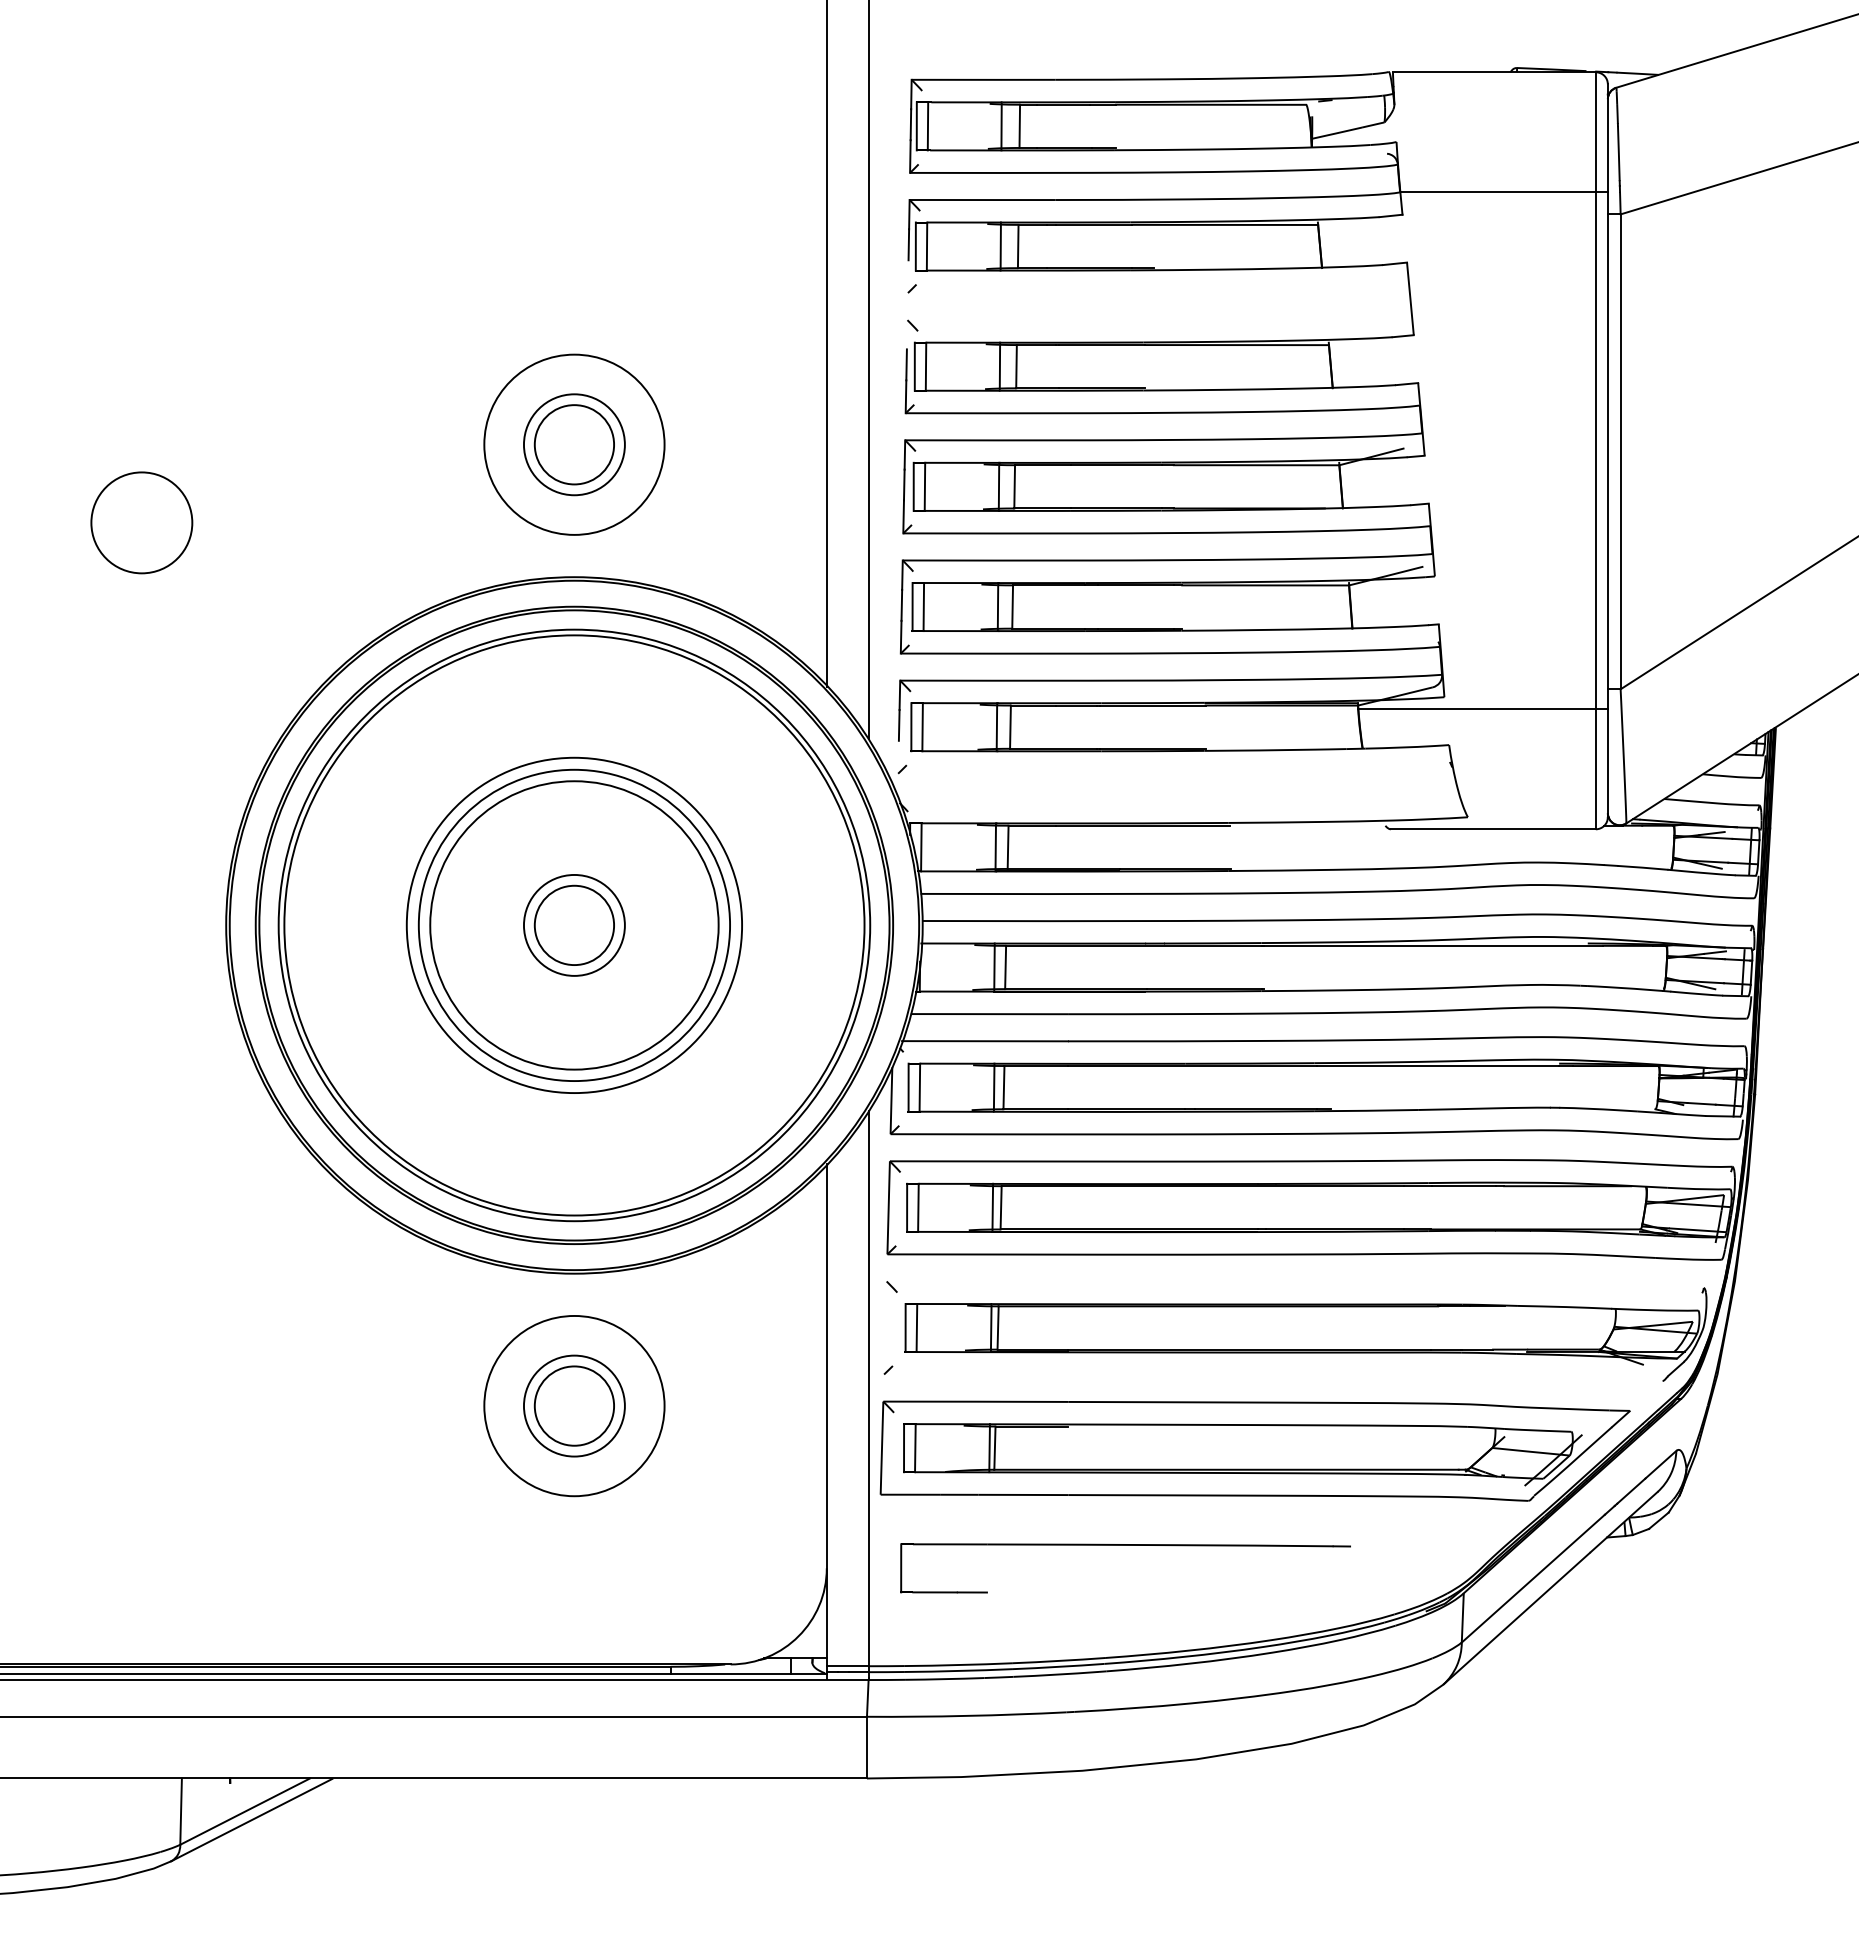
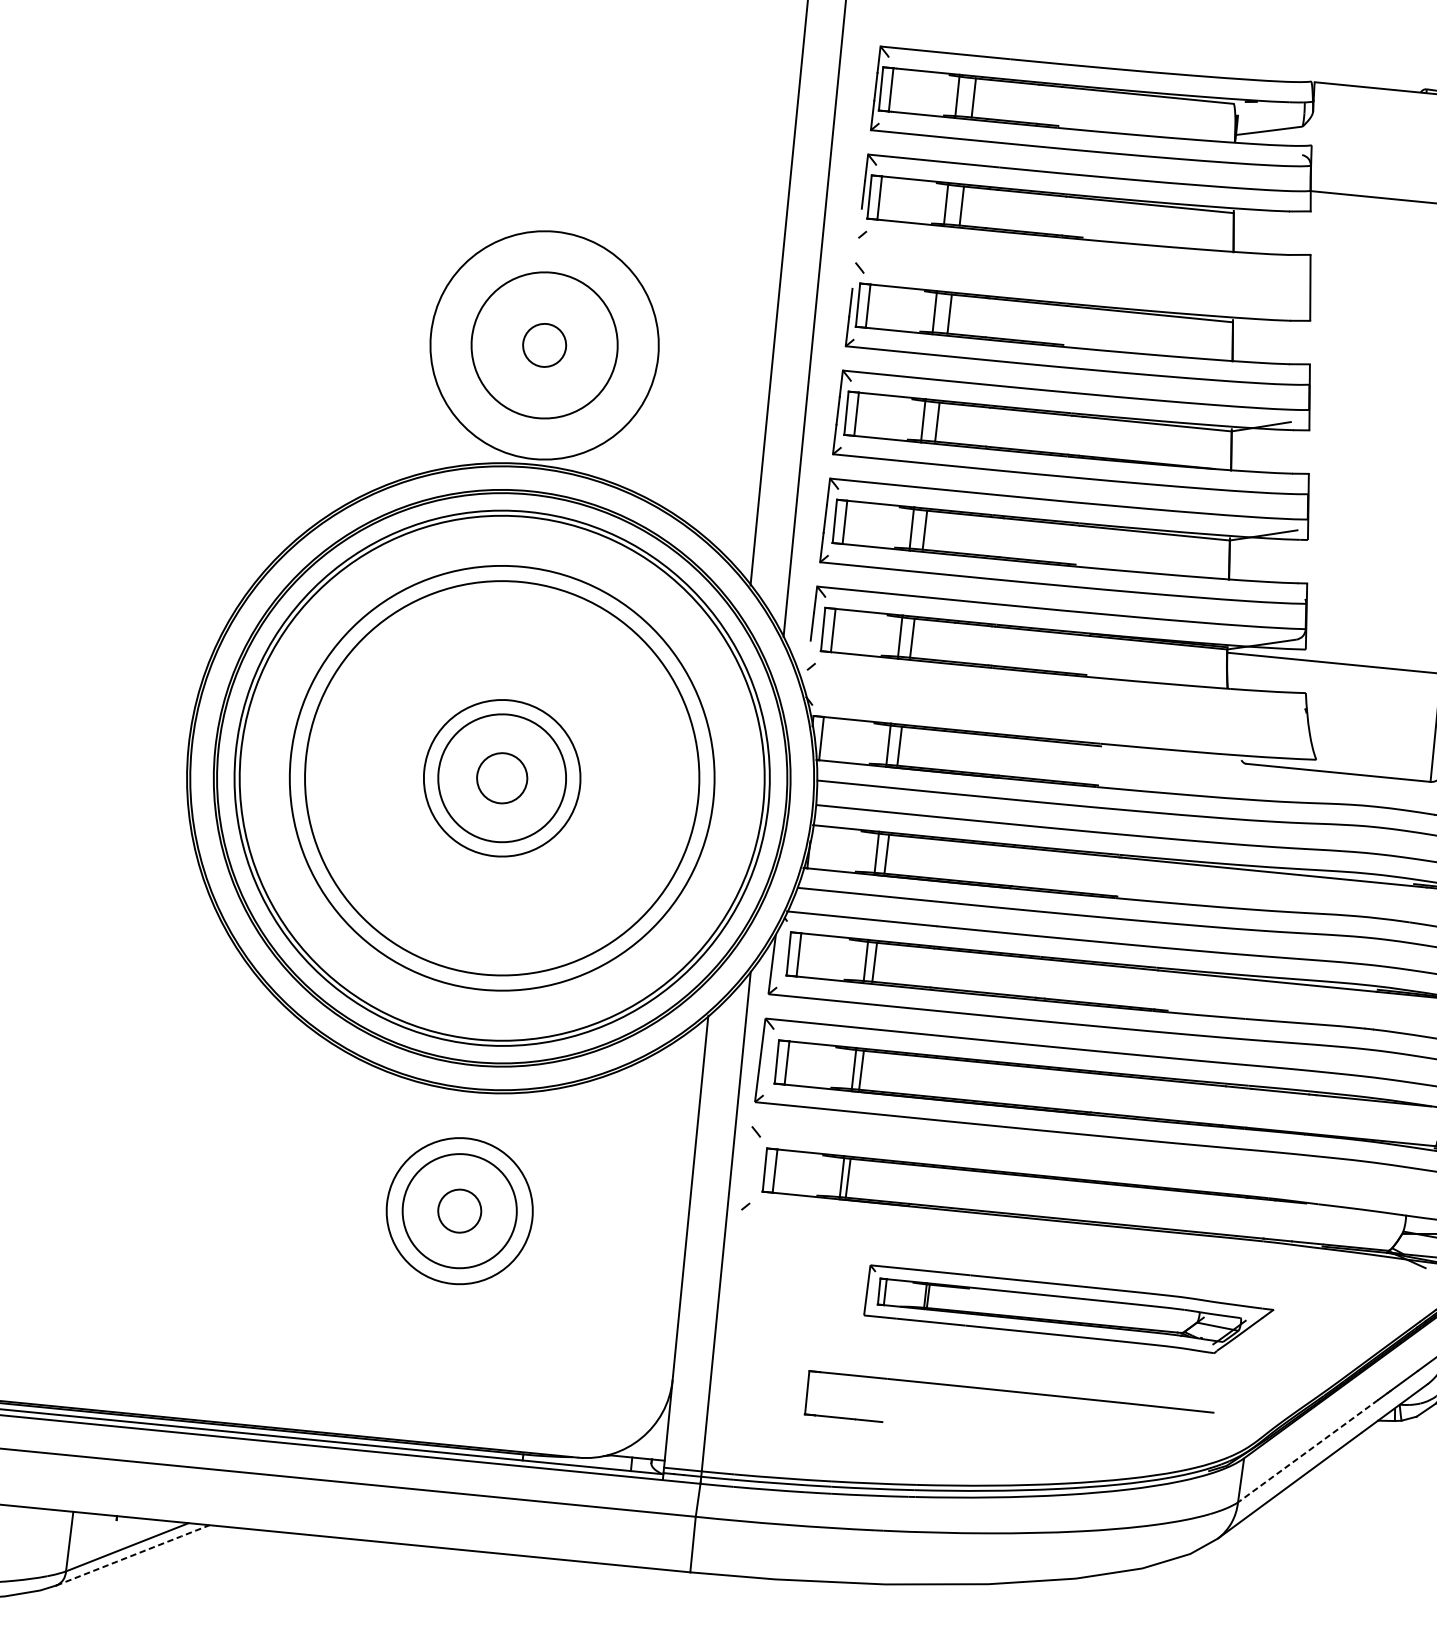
circle: (573, 444) -> (543, 345), size x1.6
circle: (574, 444) -> (544, 345), size x0.6
circle: (574, 444) -> (544, 345), size x1.4
circle: (141, 522) -> (147, 377), removed
circle: (573, 924) -> (501, 777), size x1.4
circle: (574, 925) -> (502, 778), size x0.6
circle: (574, 925) -> (502, 778), size x0.7
circle: (574, 925) -> (502, 778), size x1.4
circle: (574, 925) -> (502, 778), size x1.4
circle: (573, 1405) -> (458, 1210), size x1.6
circle: (574, 1405) -> (459, 1210), size x0.6
circle: (574, 1405) -> (459, 1210), size x0.7
part: (1254, 1450) -> (1068, 1311), size x0.6
part: (1125, 1545) -> (1011, 1391), moved
line: (1533, 1578) -> (1308, 1451), solid -> dashed
line: (252, 1819) -> (133, 1555), solid -> dashed

